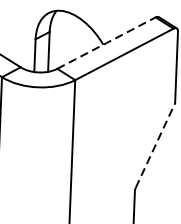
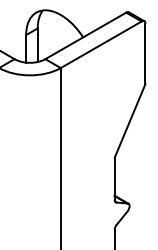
line: (106, 42) -> (85, 35), dashed -> solid
line: (155, 144) -> (130, 119), dashed -> solid

